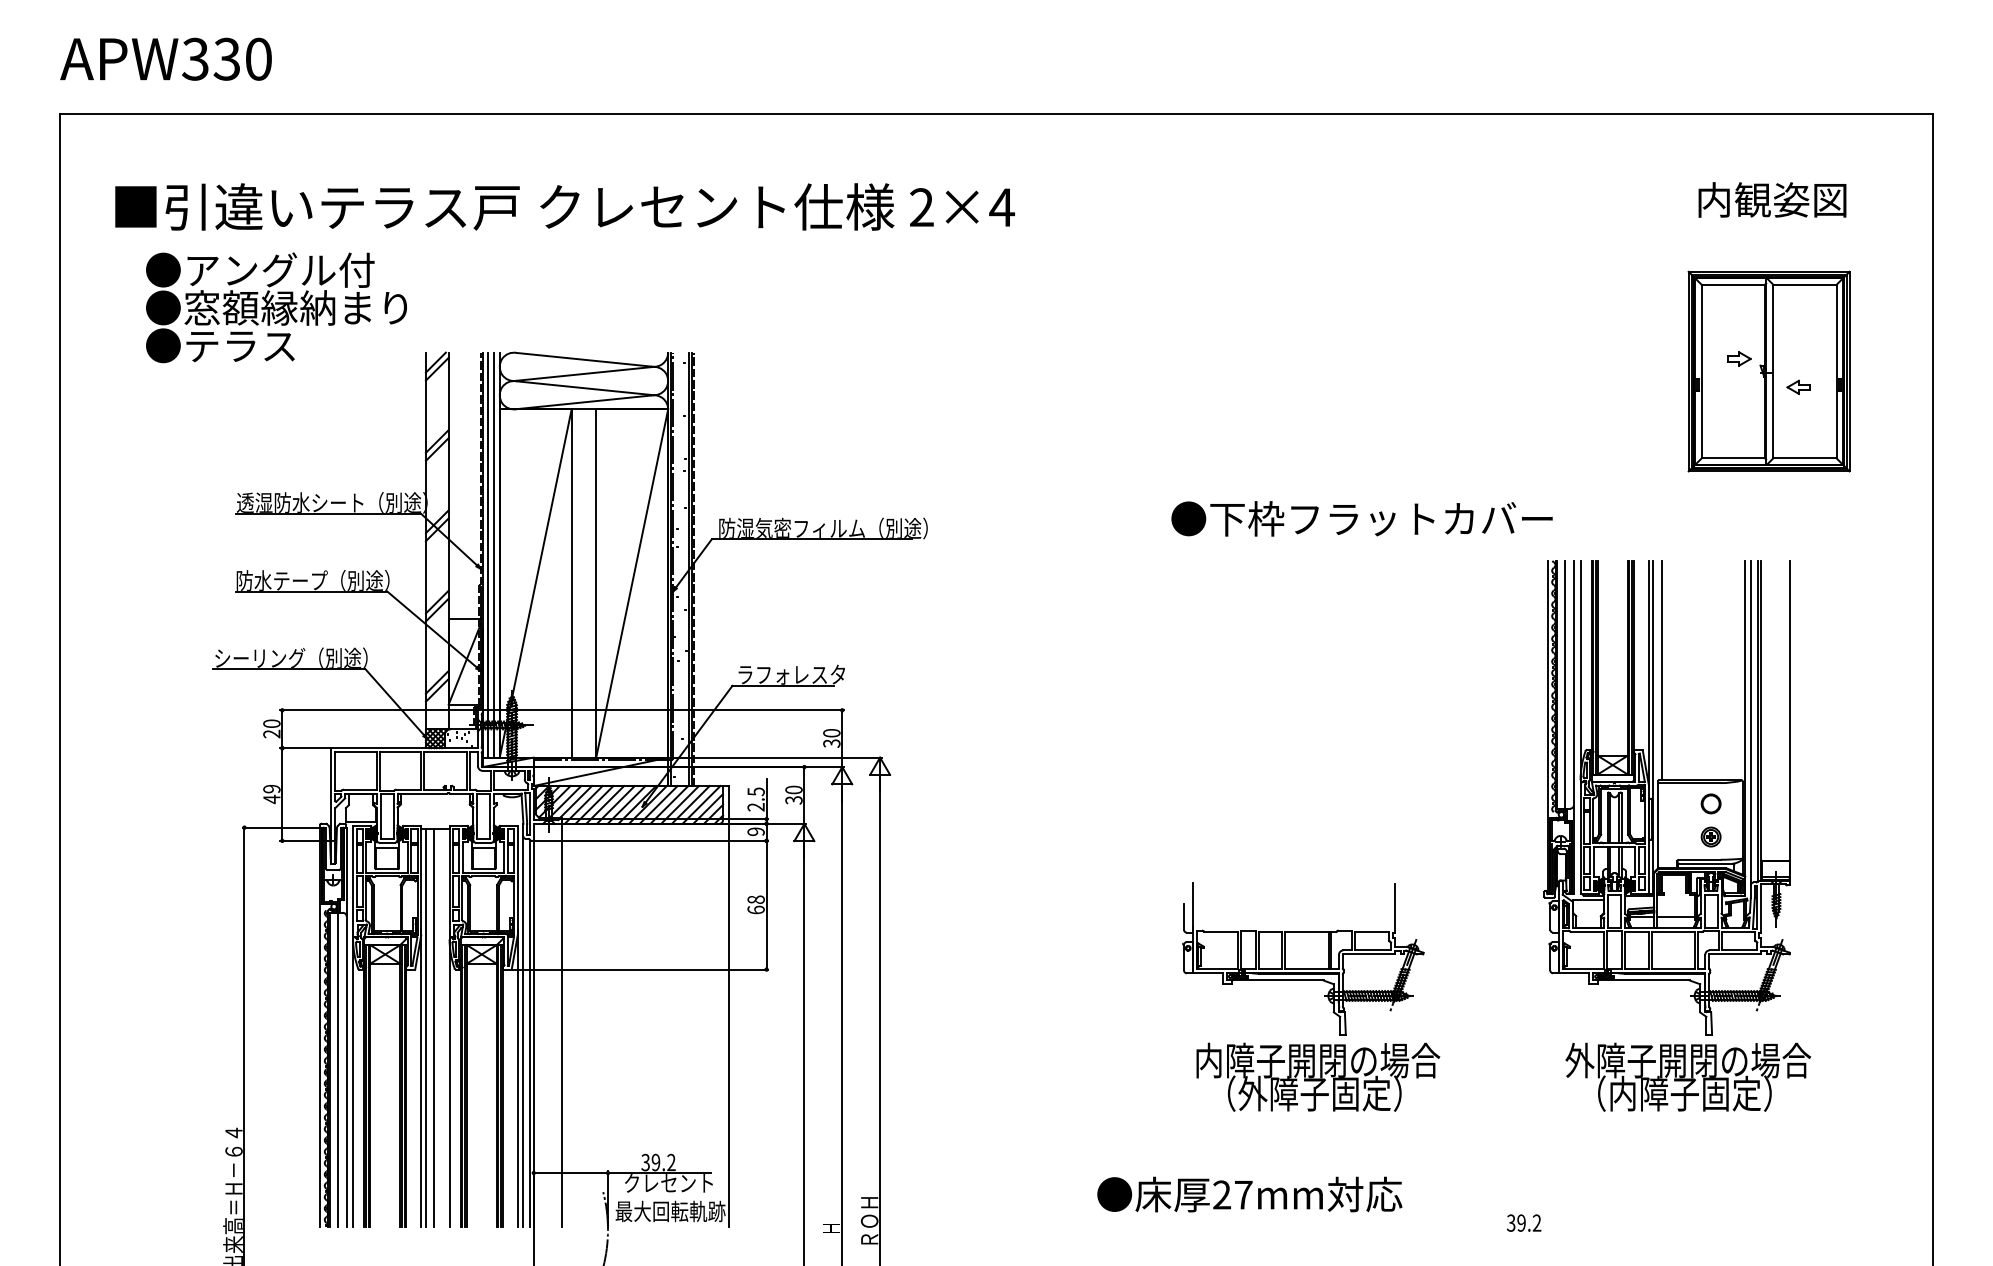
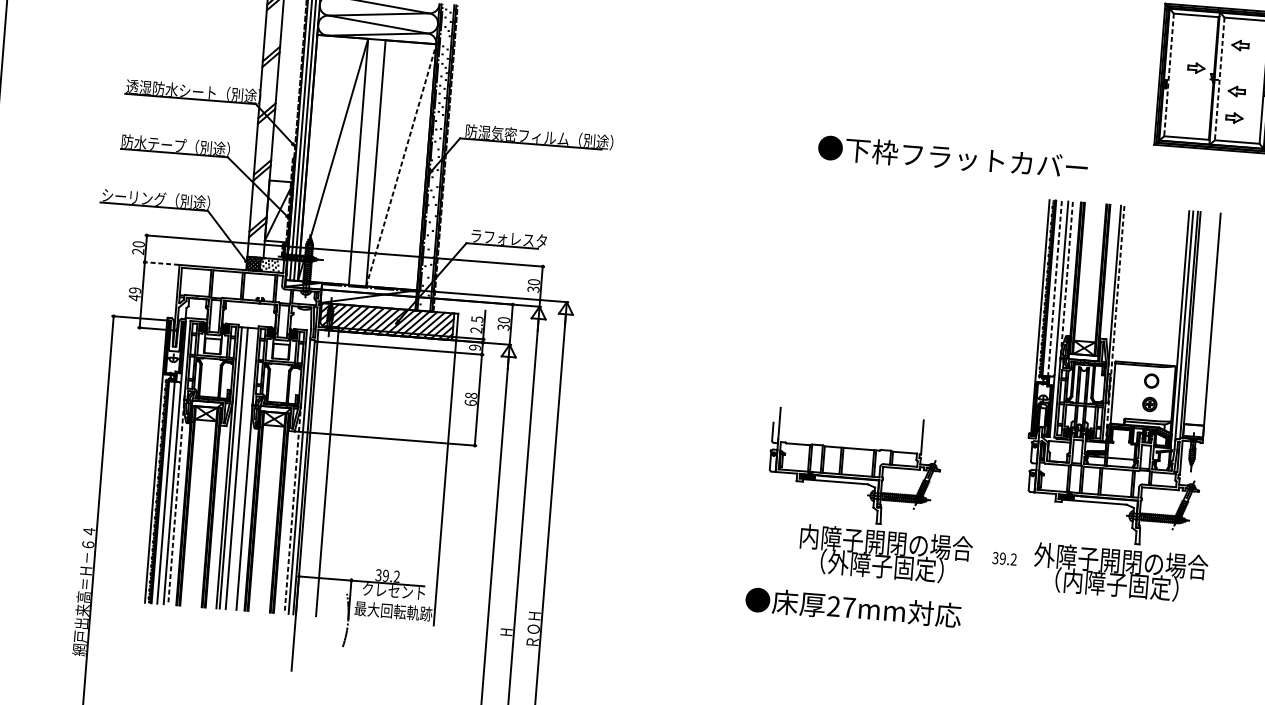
part: (1798, 321) -> (1240, 44), added
line: (1701, 371) -> (1168, 74), solid -> dashed
line: (1773, 371) -> (1219, 78), solid -> dashed
part: (1798, 424) -> (1234, 117), added
text: (1361, 518) -> (952, 157), moved
line: (632, 583) -> (401, 165), solid -> dashed
line: (1661, 670) -> (1124, 284), removed
line: (1580, 674) -> (1066, 282), solid -> dashed
line: (1564, 684) -> (1054, 288), solid -> dashed
line: (1653, 727) -> (1115, 323), solid -> dashed
line: (305, 748) -> (161, 263), solid -> dashed
text: (1318, 1076) -> (885, 554), moved
line: (517, 1078) -> (292, 508), solid -> dashed
line: (353, 1079) -> (176, 500), solid -> dashed
text: (1249, 1194) -> (853, 607), moved
text: (1524, 1222) -> (1004, 558), moved

